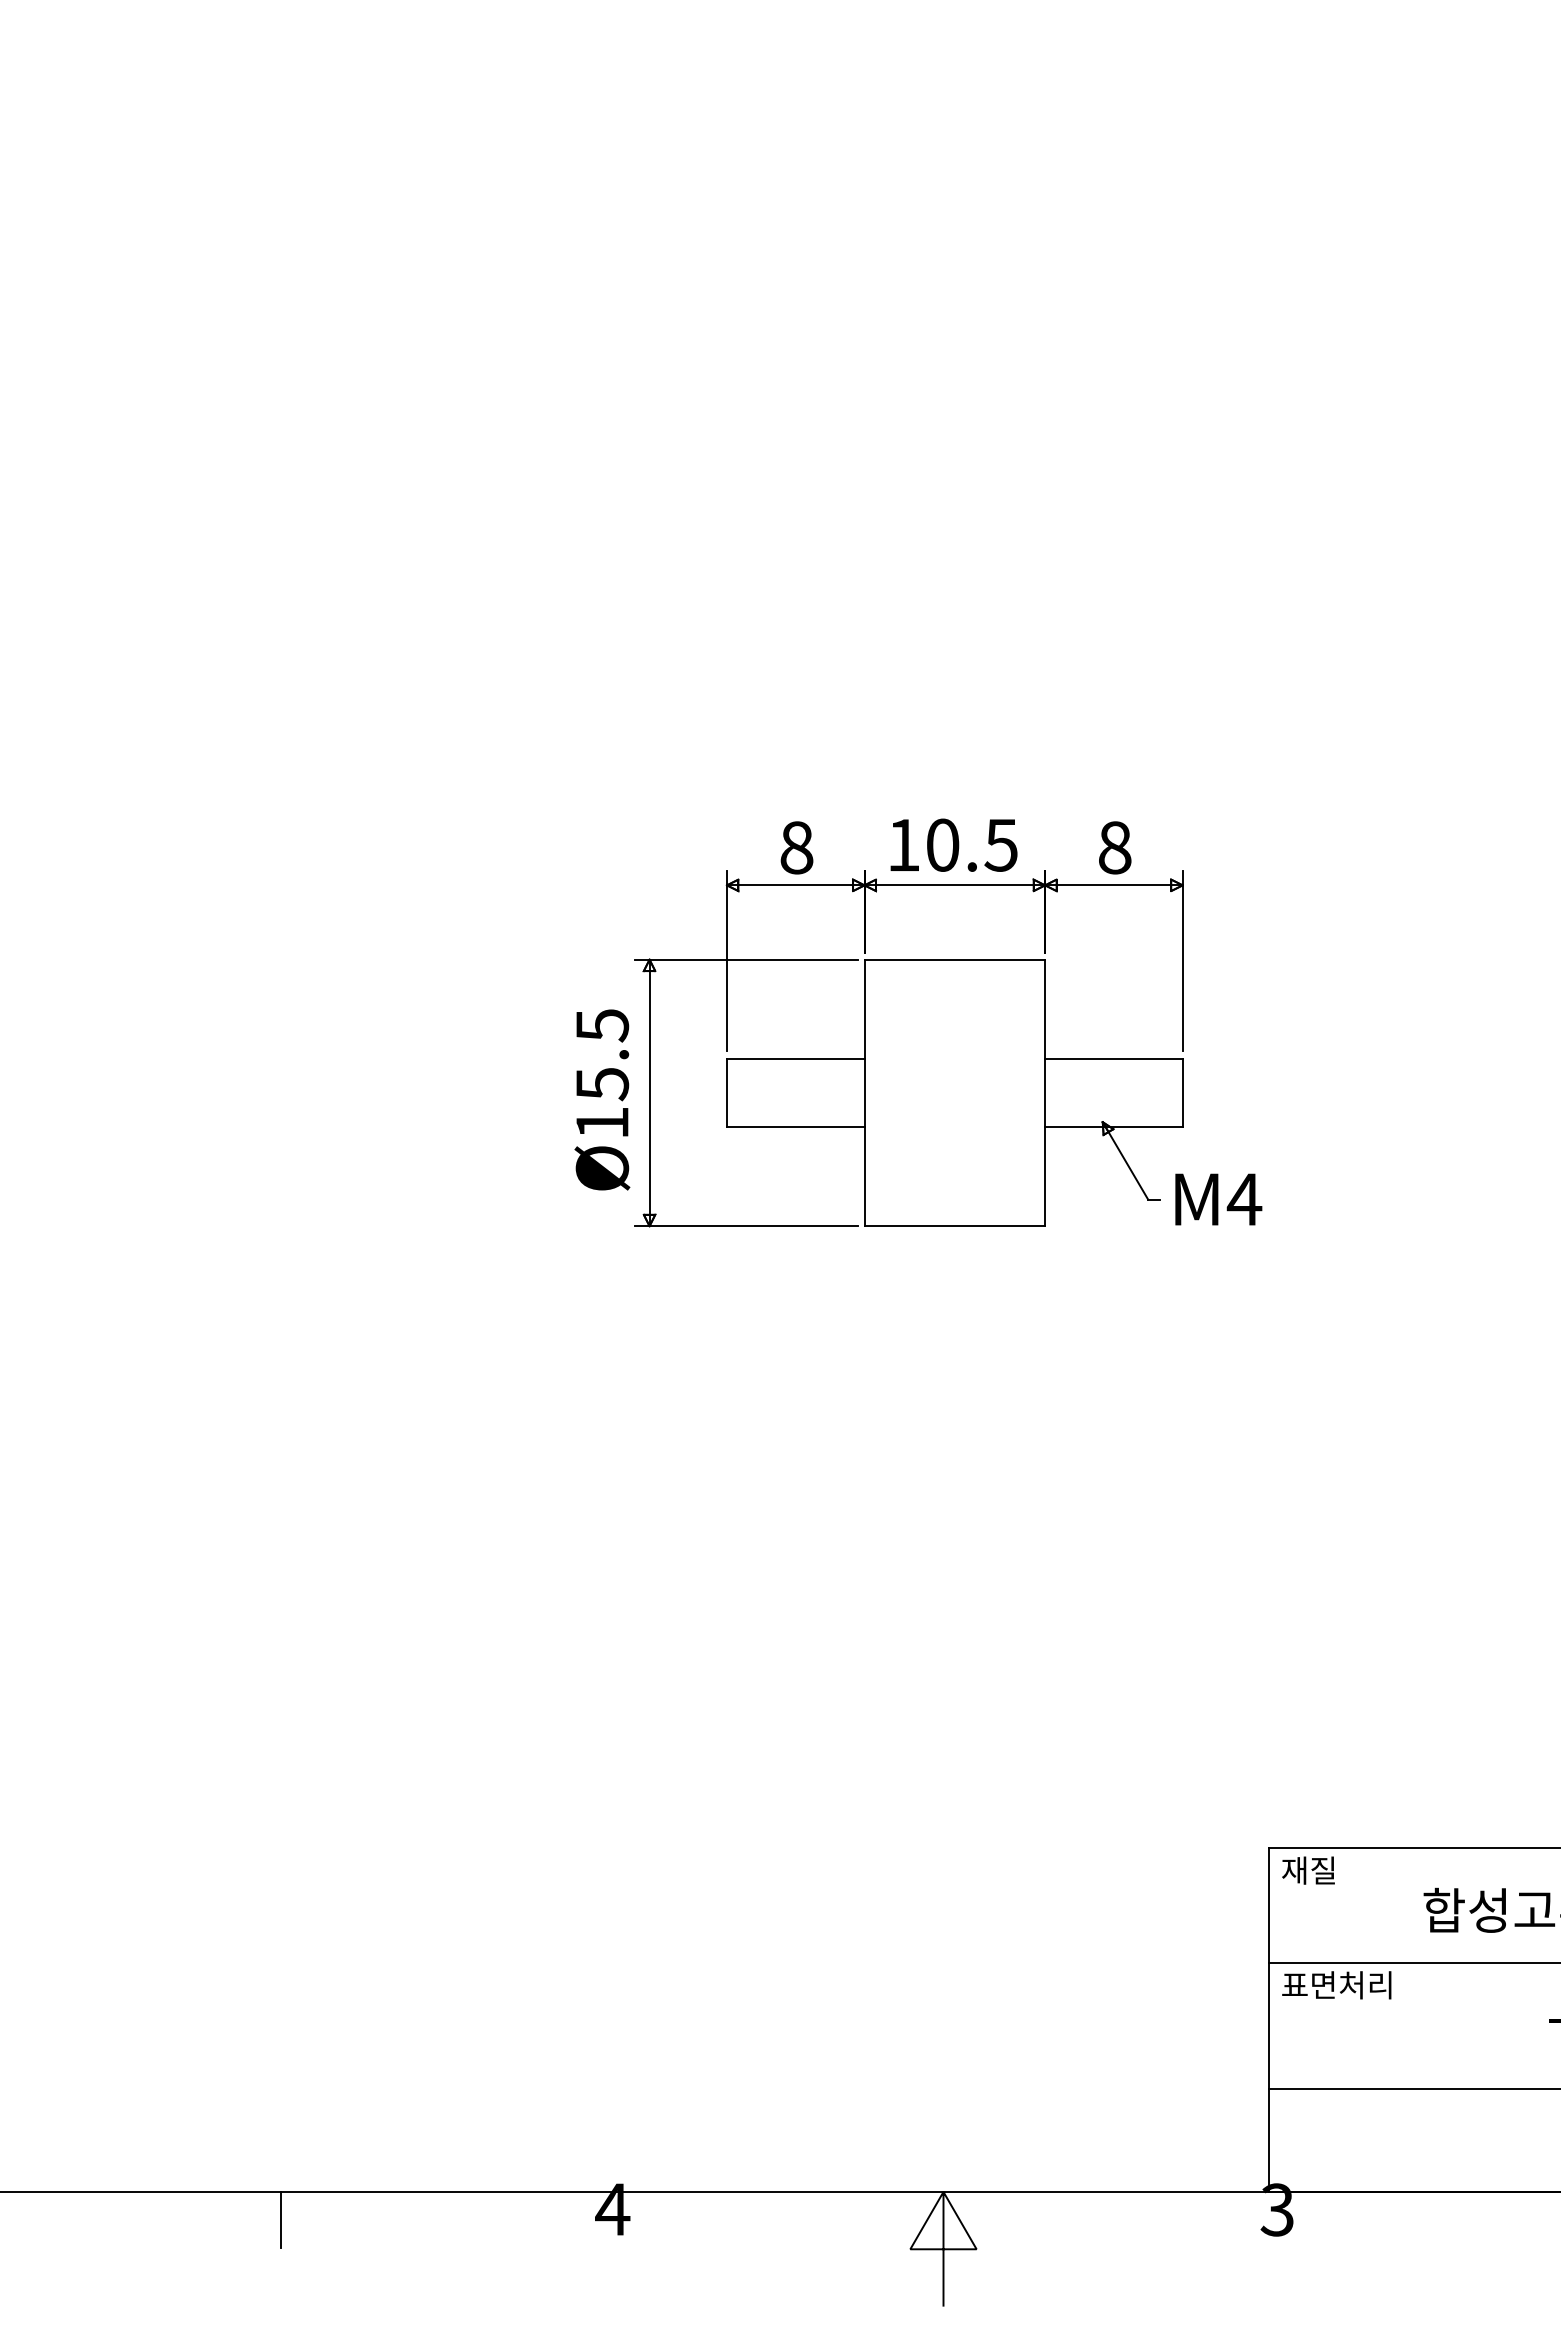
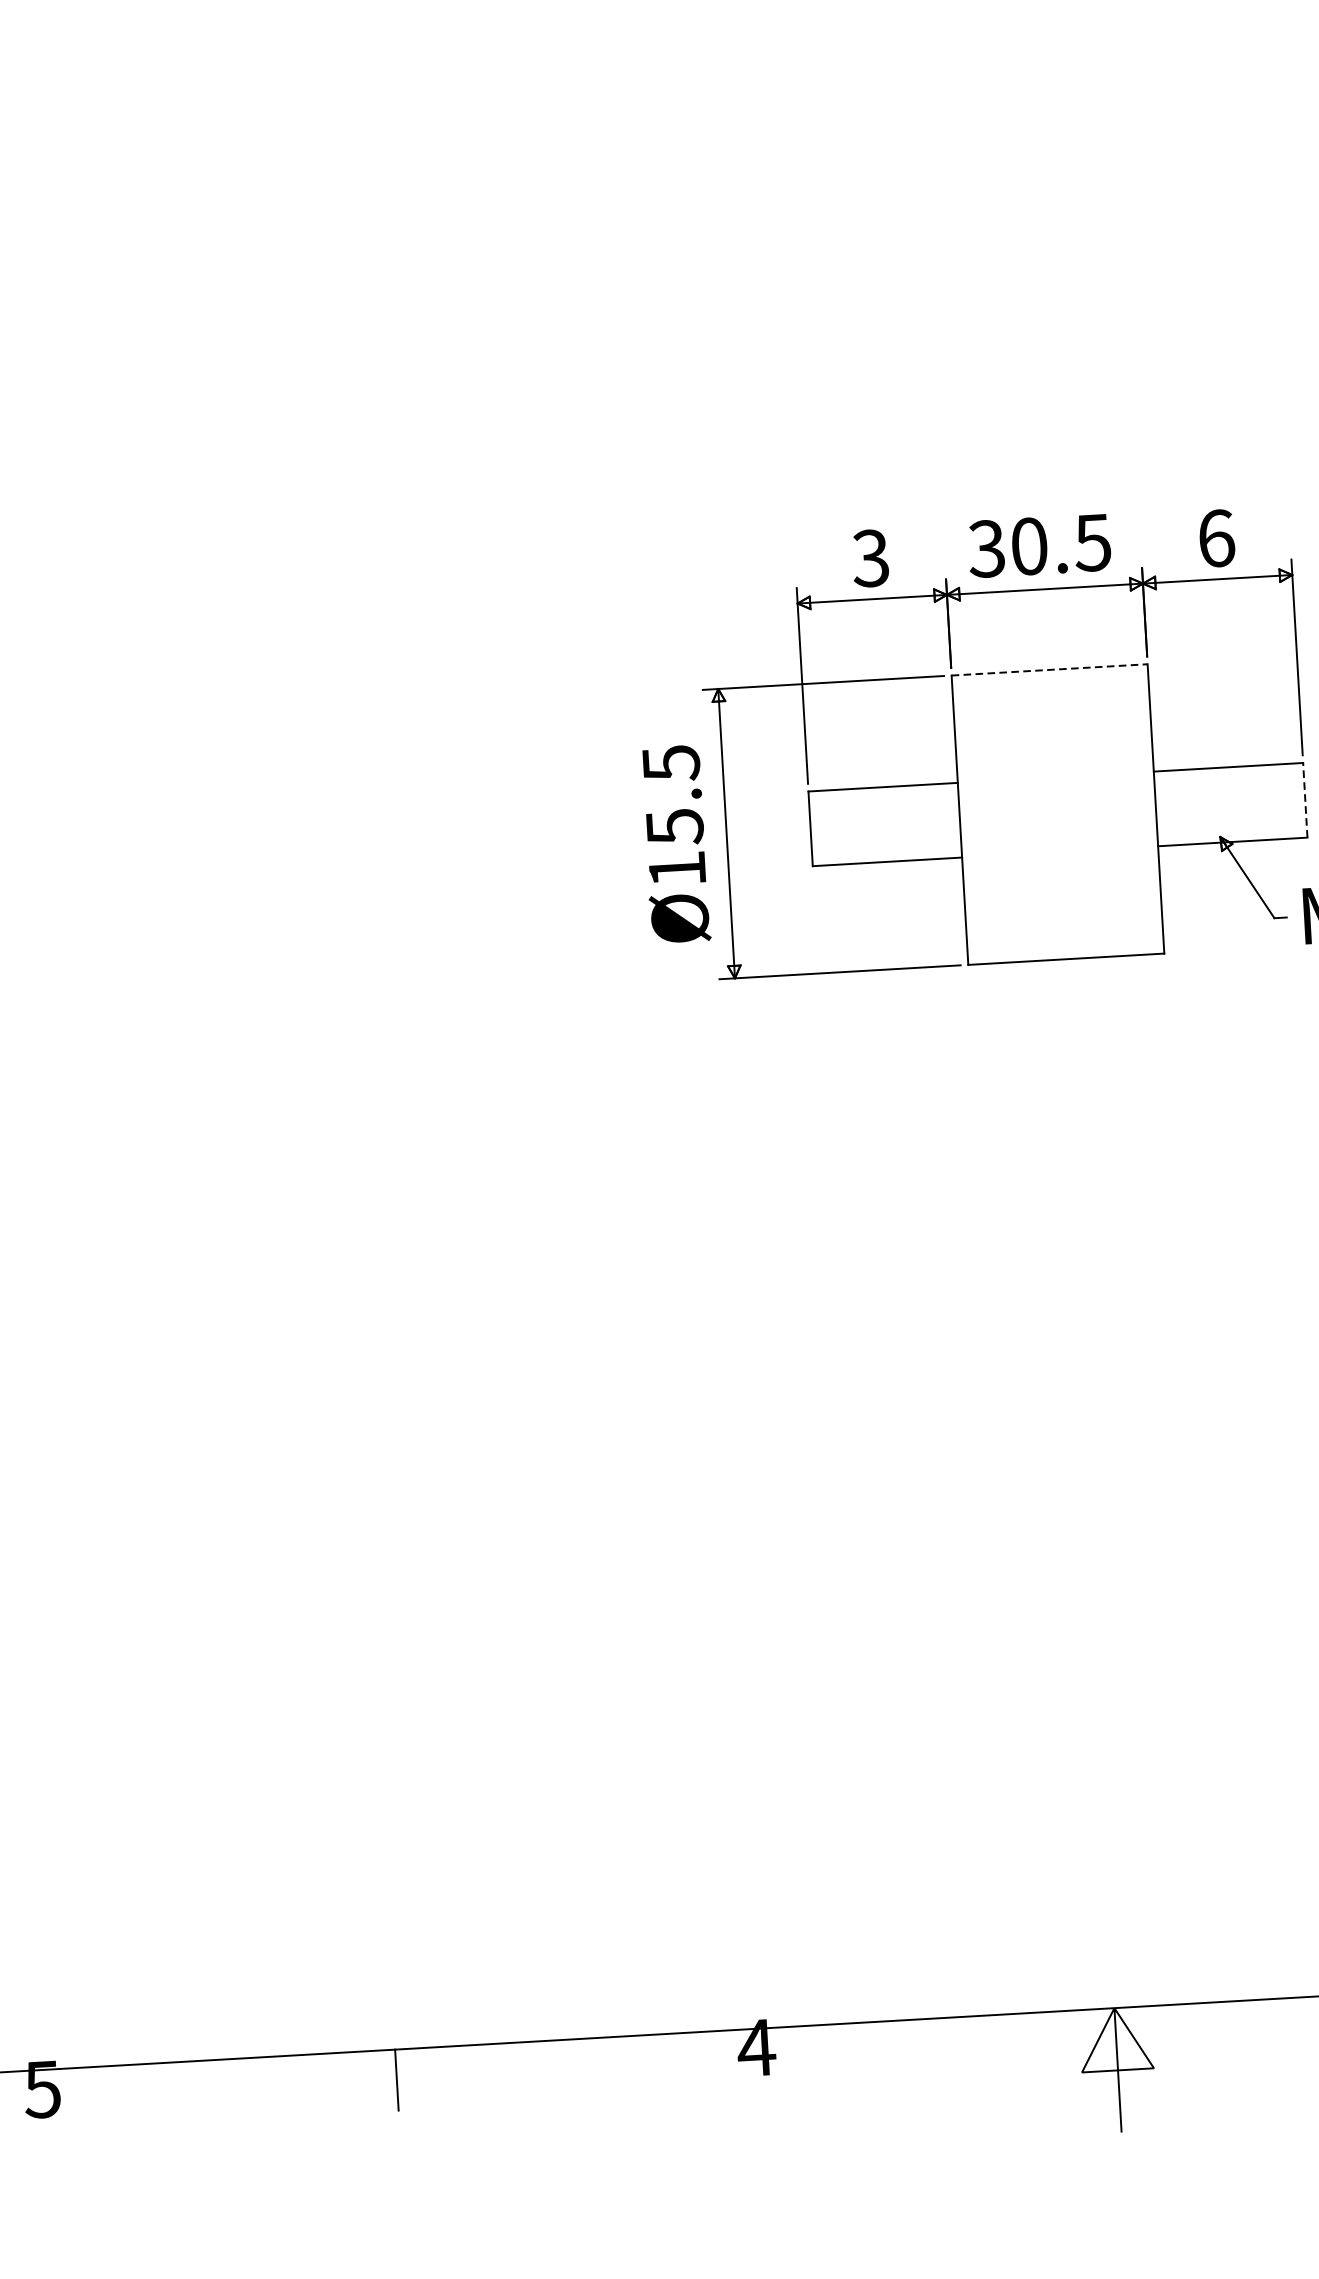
text: (902, 844) -> (985, 548), 10.5 -> 30.5
text: (796, 847) -> (870, 558), 8 -> 3
text: (1115, 847) -> (1216, 538), 8 -> 6
line: (955, 959) -> (1050, 669), solid -> dashed
line: (1182, 1092) -> (1305, 799), solid -> dashed

